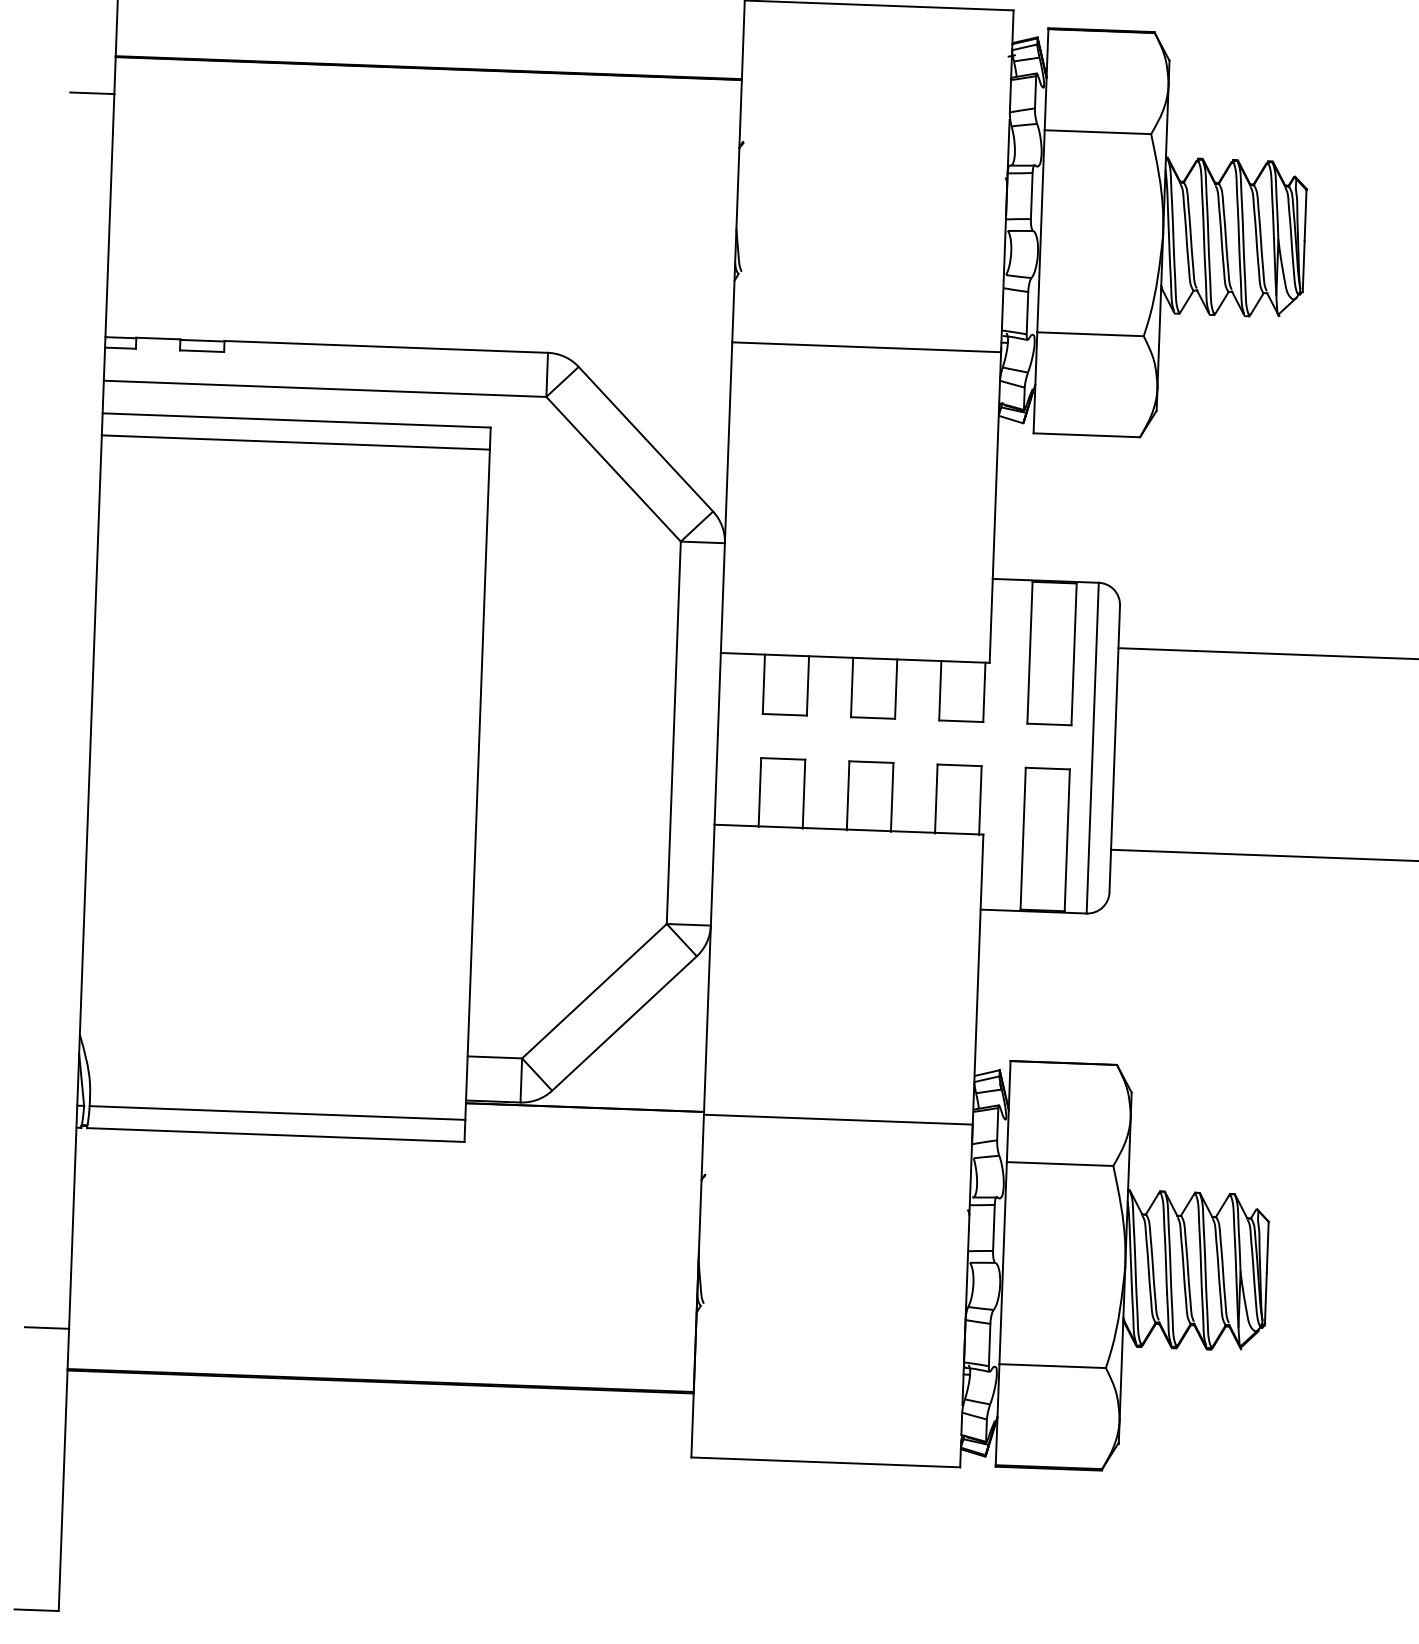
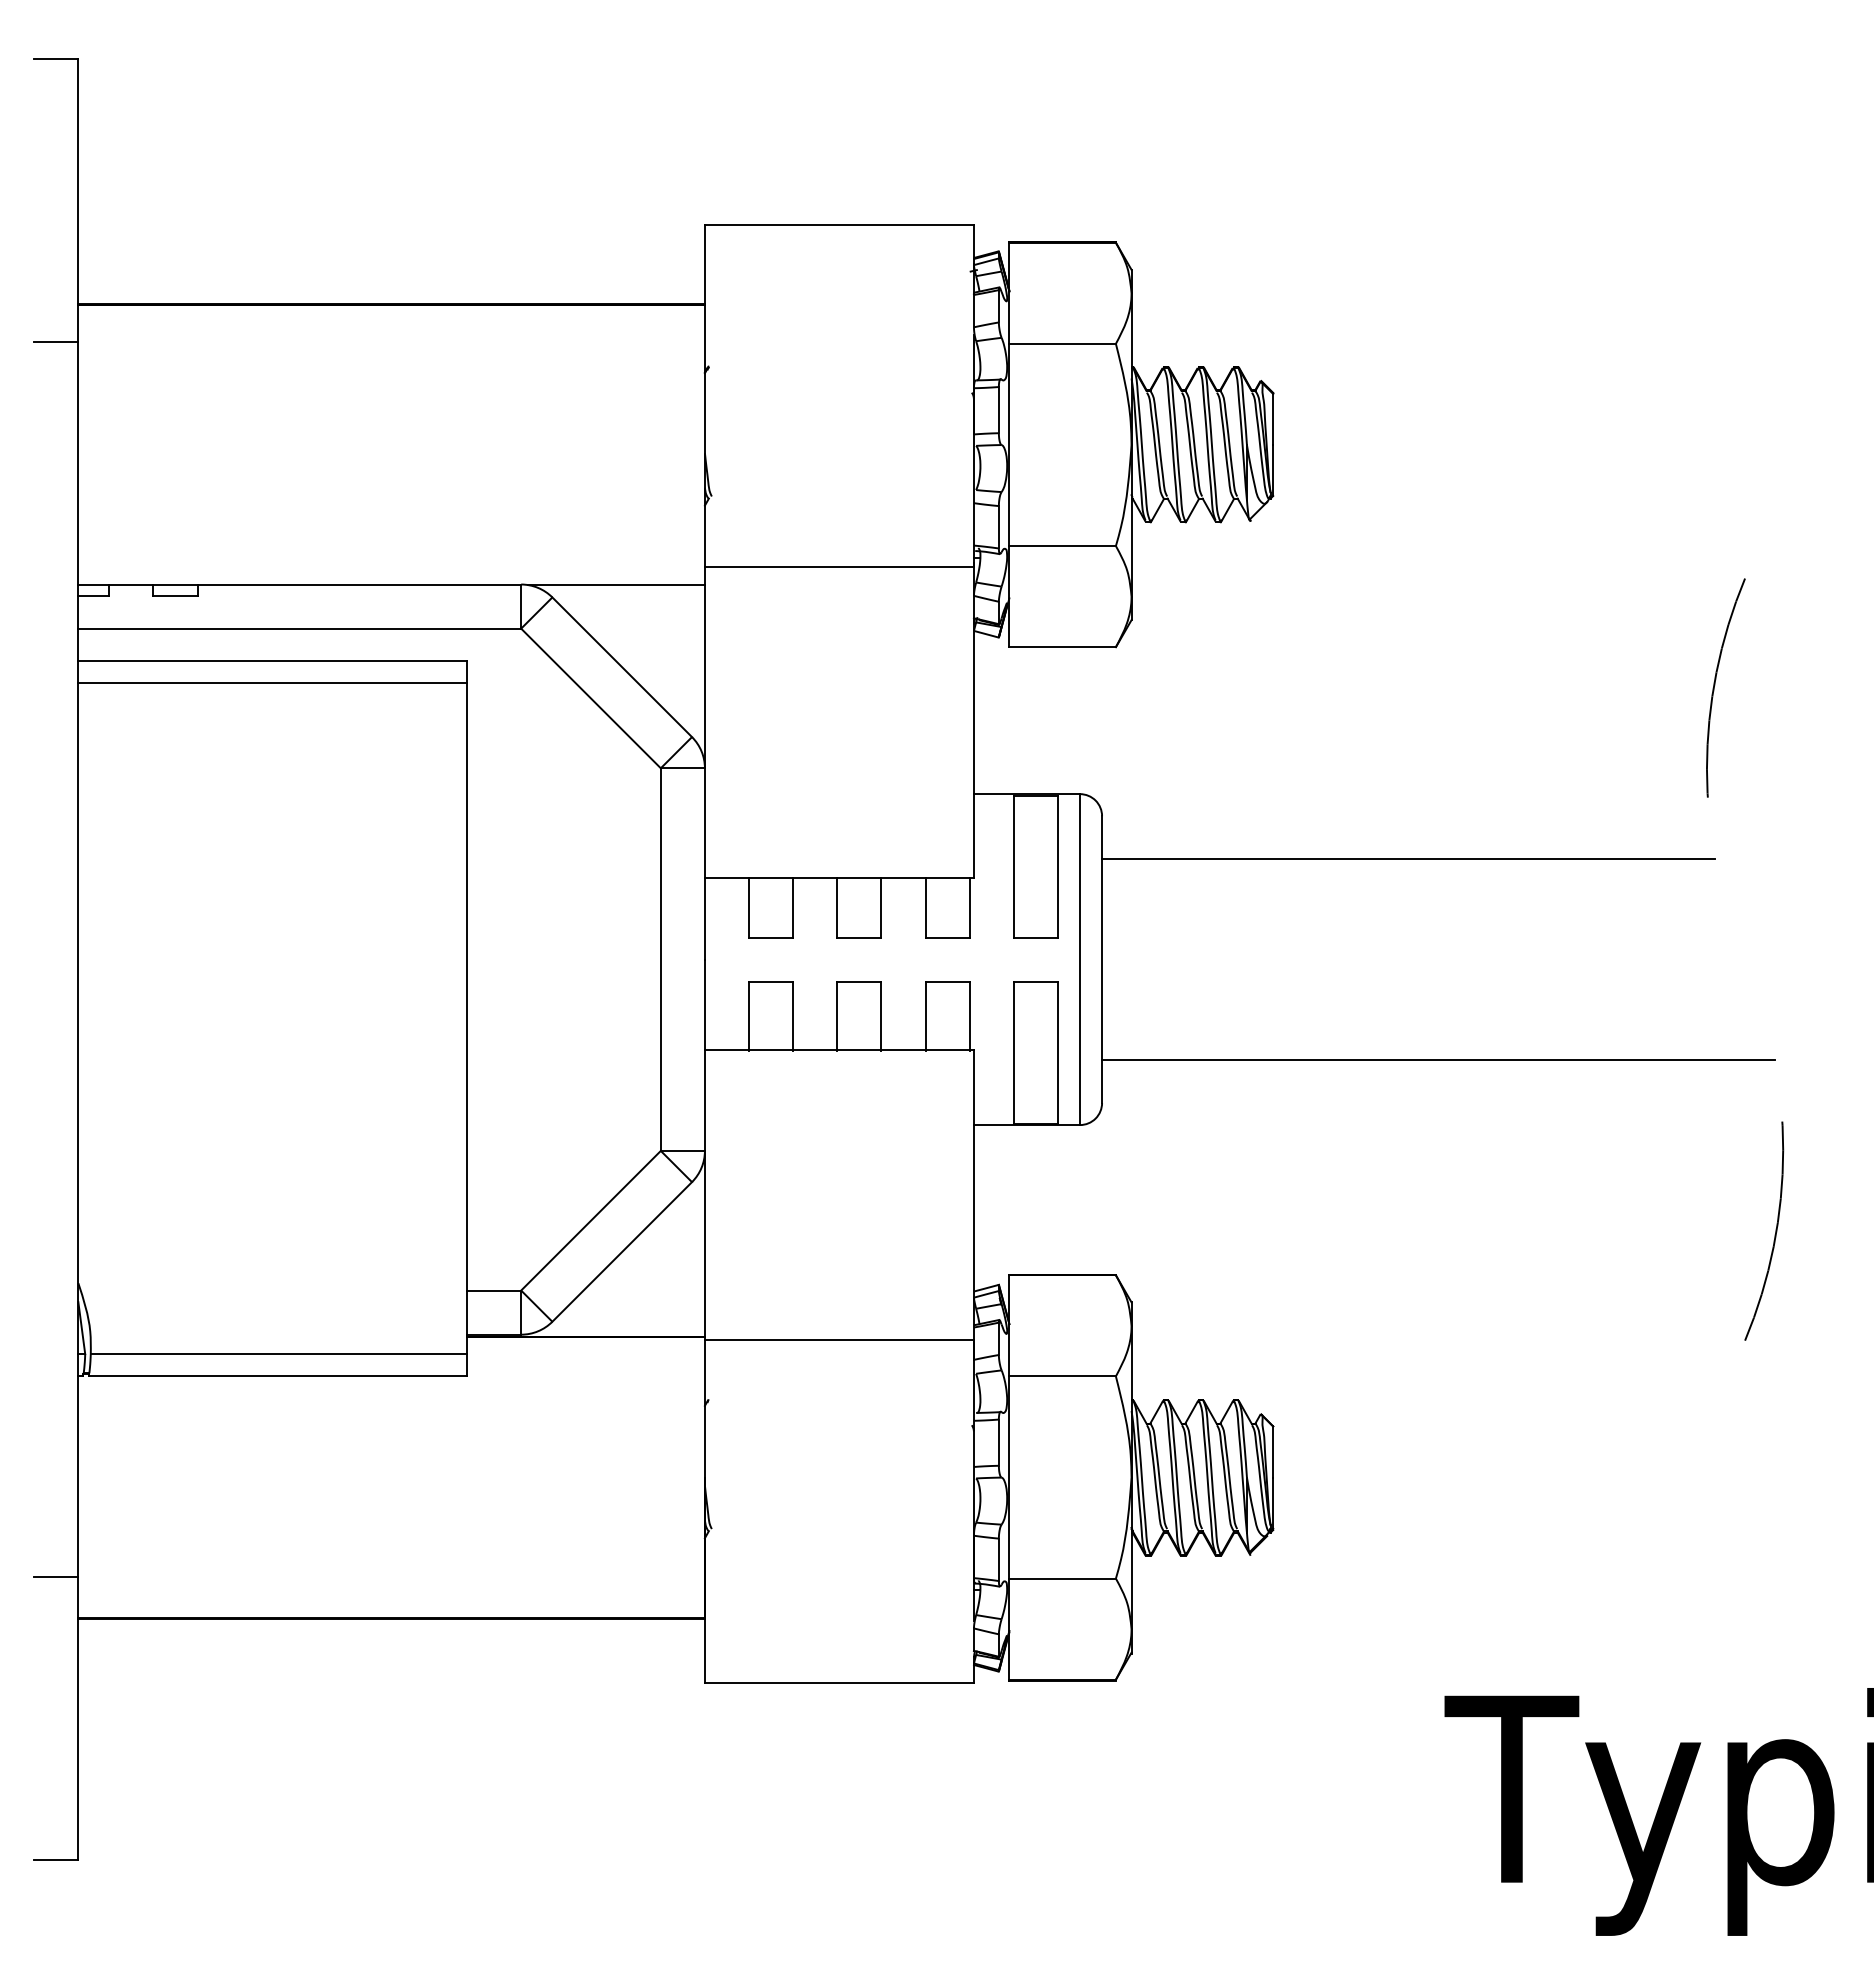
line: (643, 357) -> (616, 585), added

